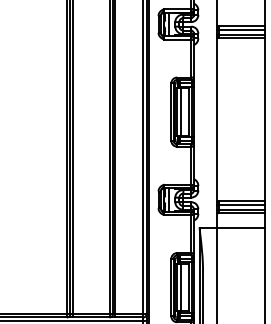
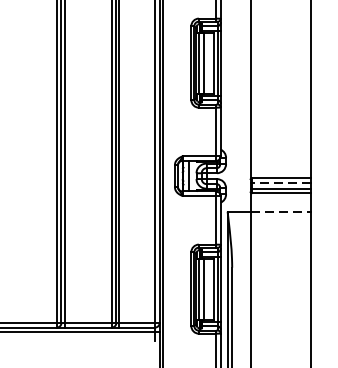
line: (241, 205) -> (281, 183), solid -> dashed
line: (240, 227) -> (280, 211), solid -> dashed

